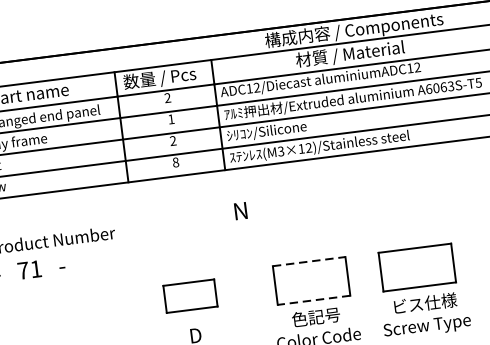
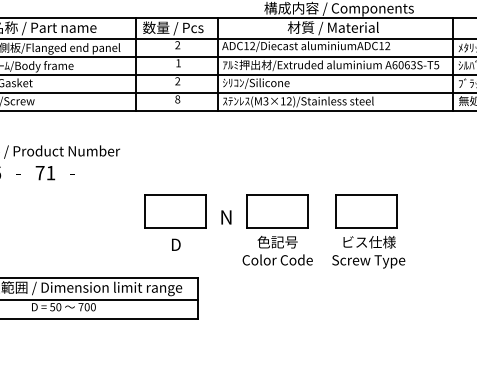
text: (240, 211) -> (226, 217), moved
line: (308, 261) -> (277, 195), dashed -> solid
part: (190, 296) -> (175, 211), size x1.43
line: (313, 299) -> (277, 227), dashed -> solid

